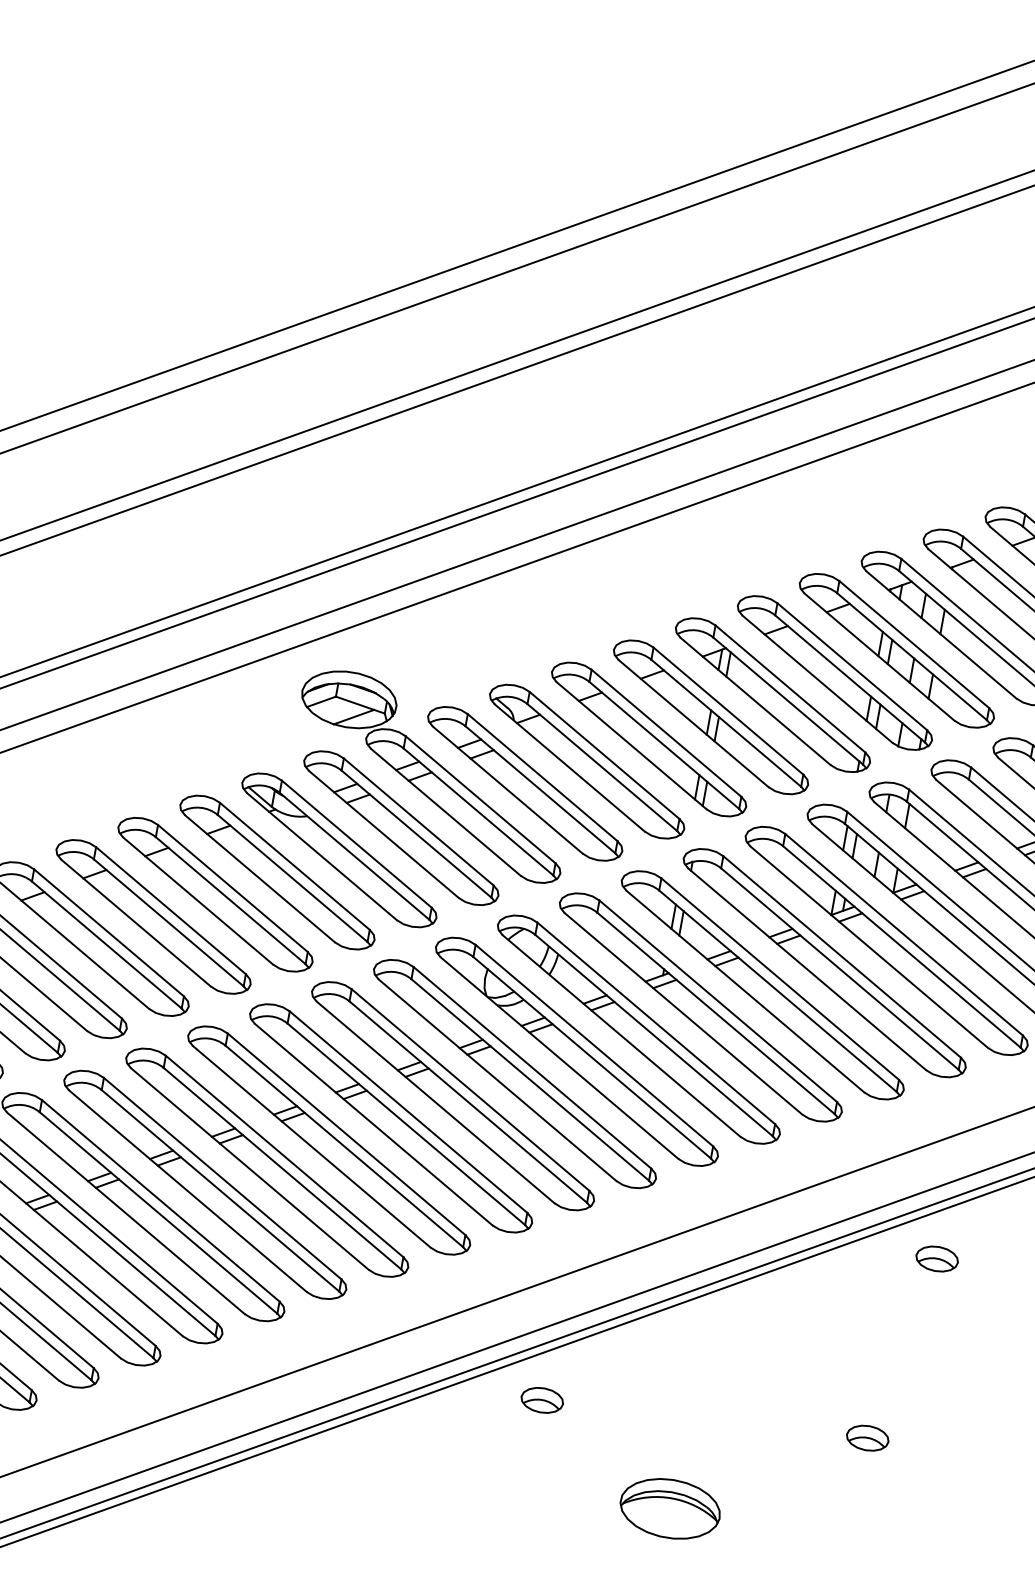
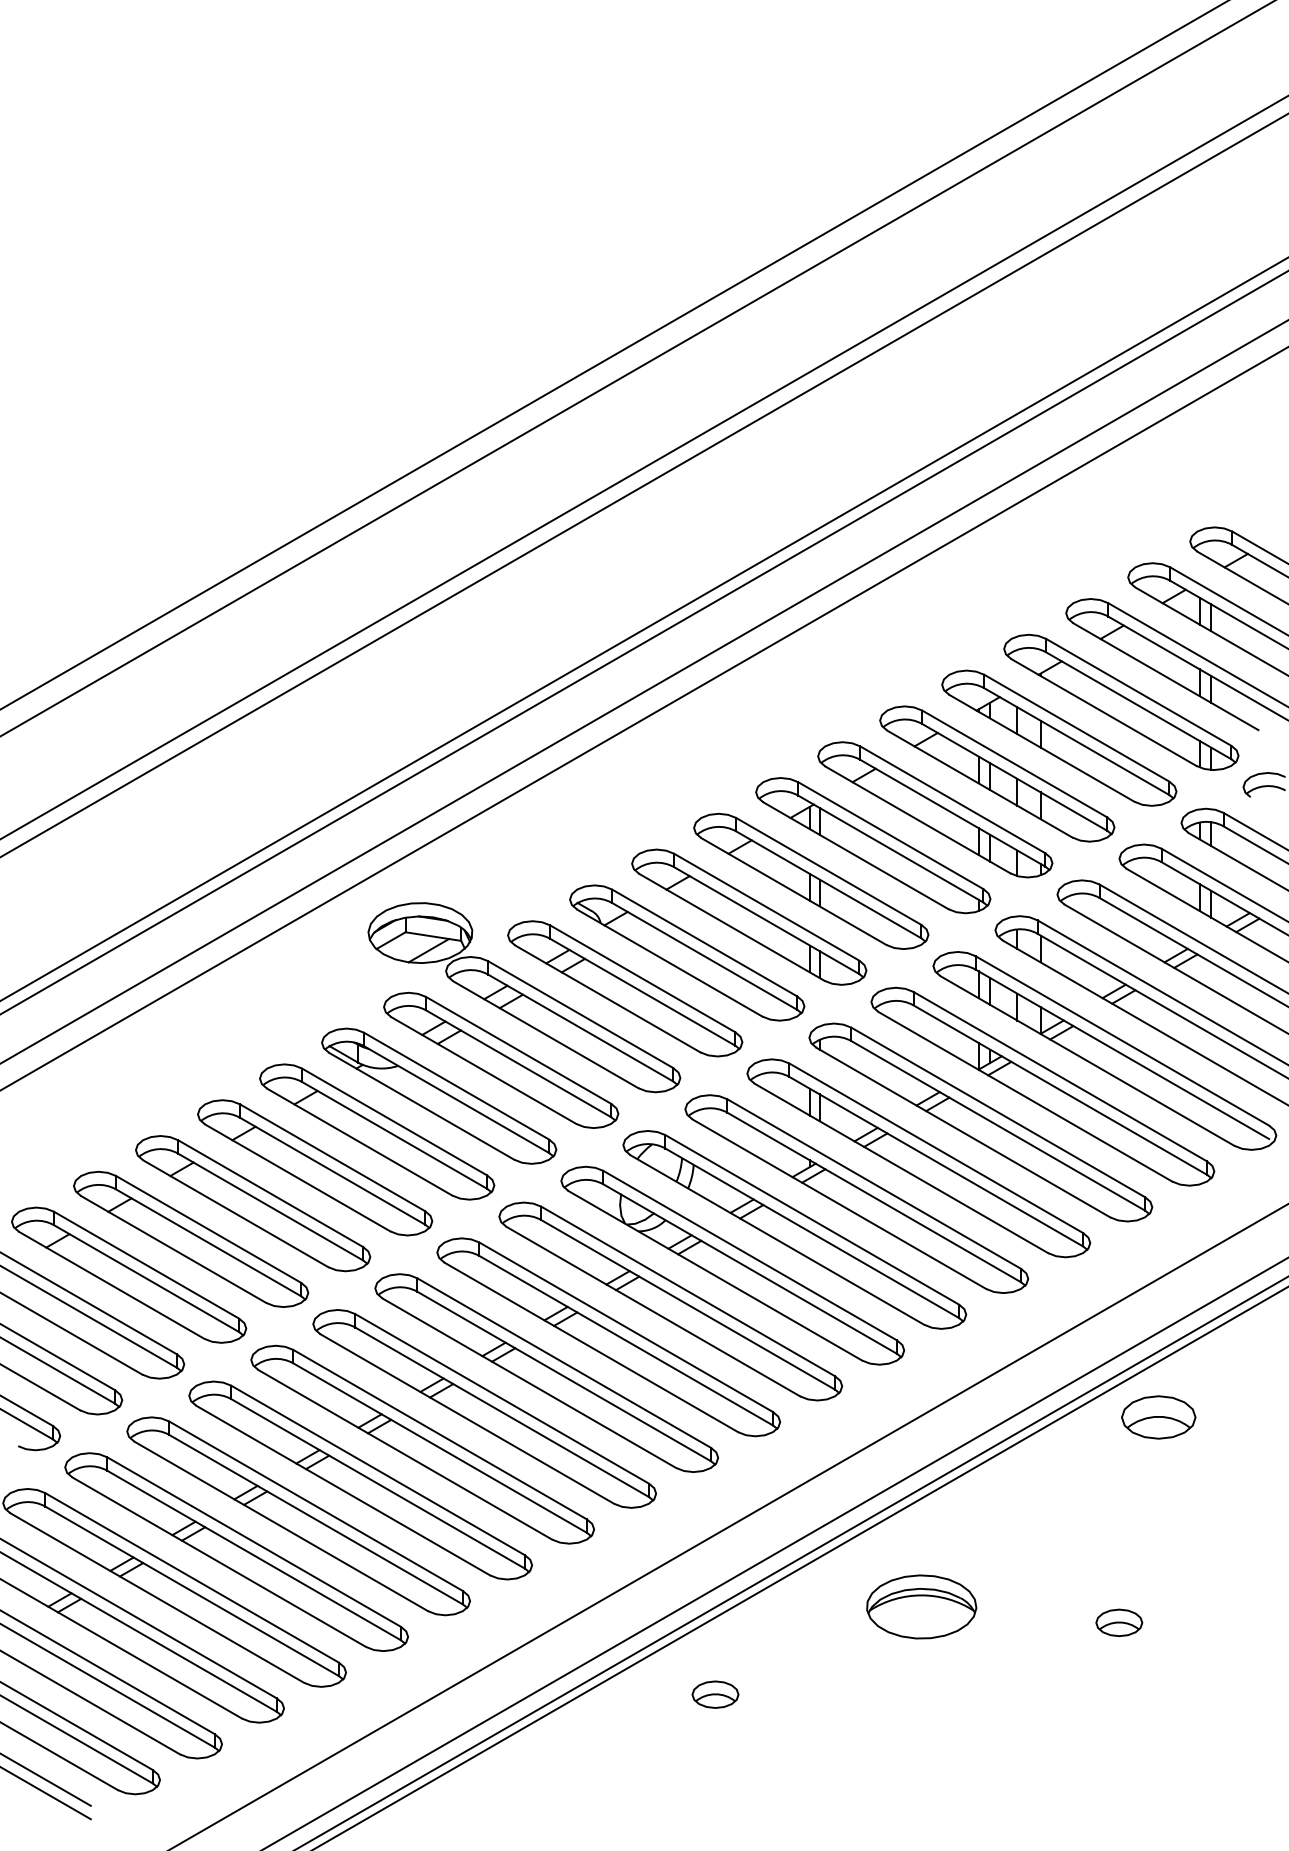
part: (936, 1258) -> (1158, 1417), size x1.6
part: (542, 1400) -> (715, 1694), moved
part: (670, 1508) -> (921, 1606), moved

